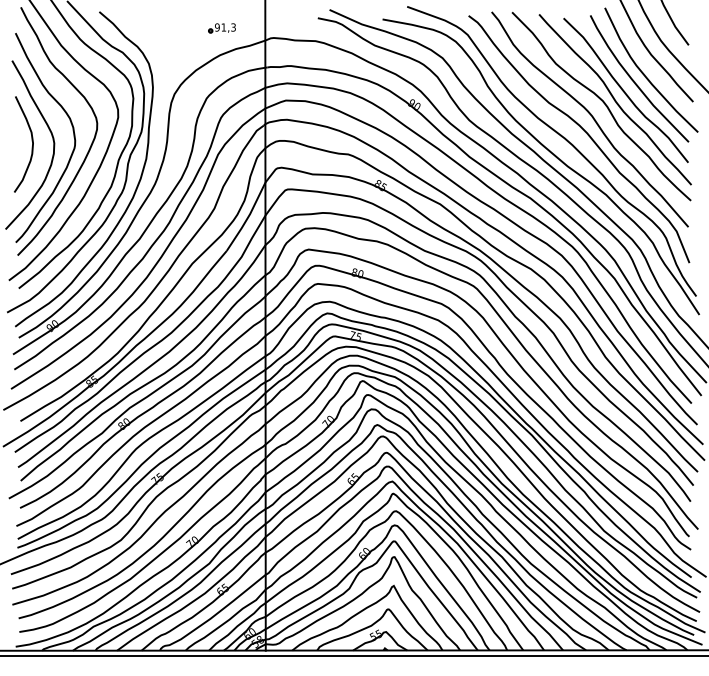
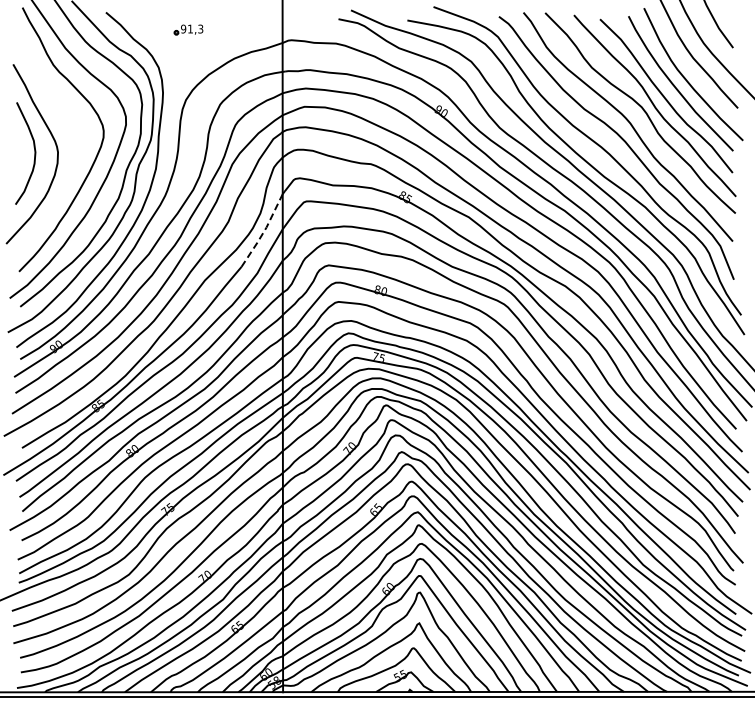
part: (222, 27) -> (188, 29), moved
curve: (72, 131) -> (77, 139), removed
line: (248, 216) -> (264, 230), solid -> dashed

